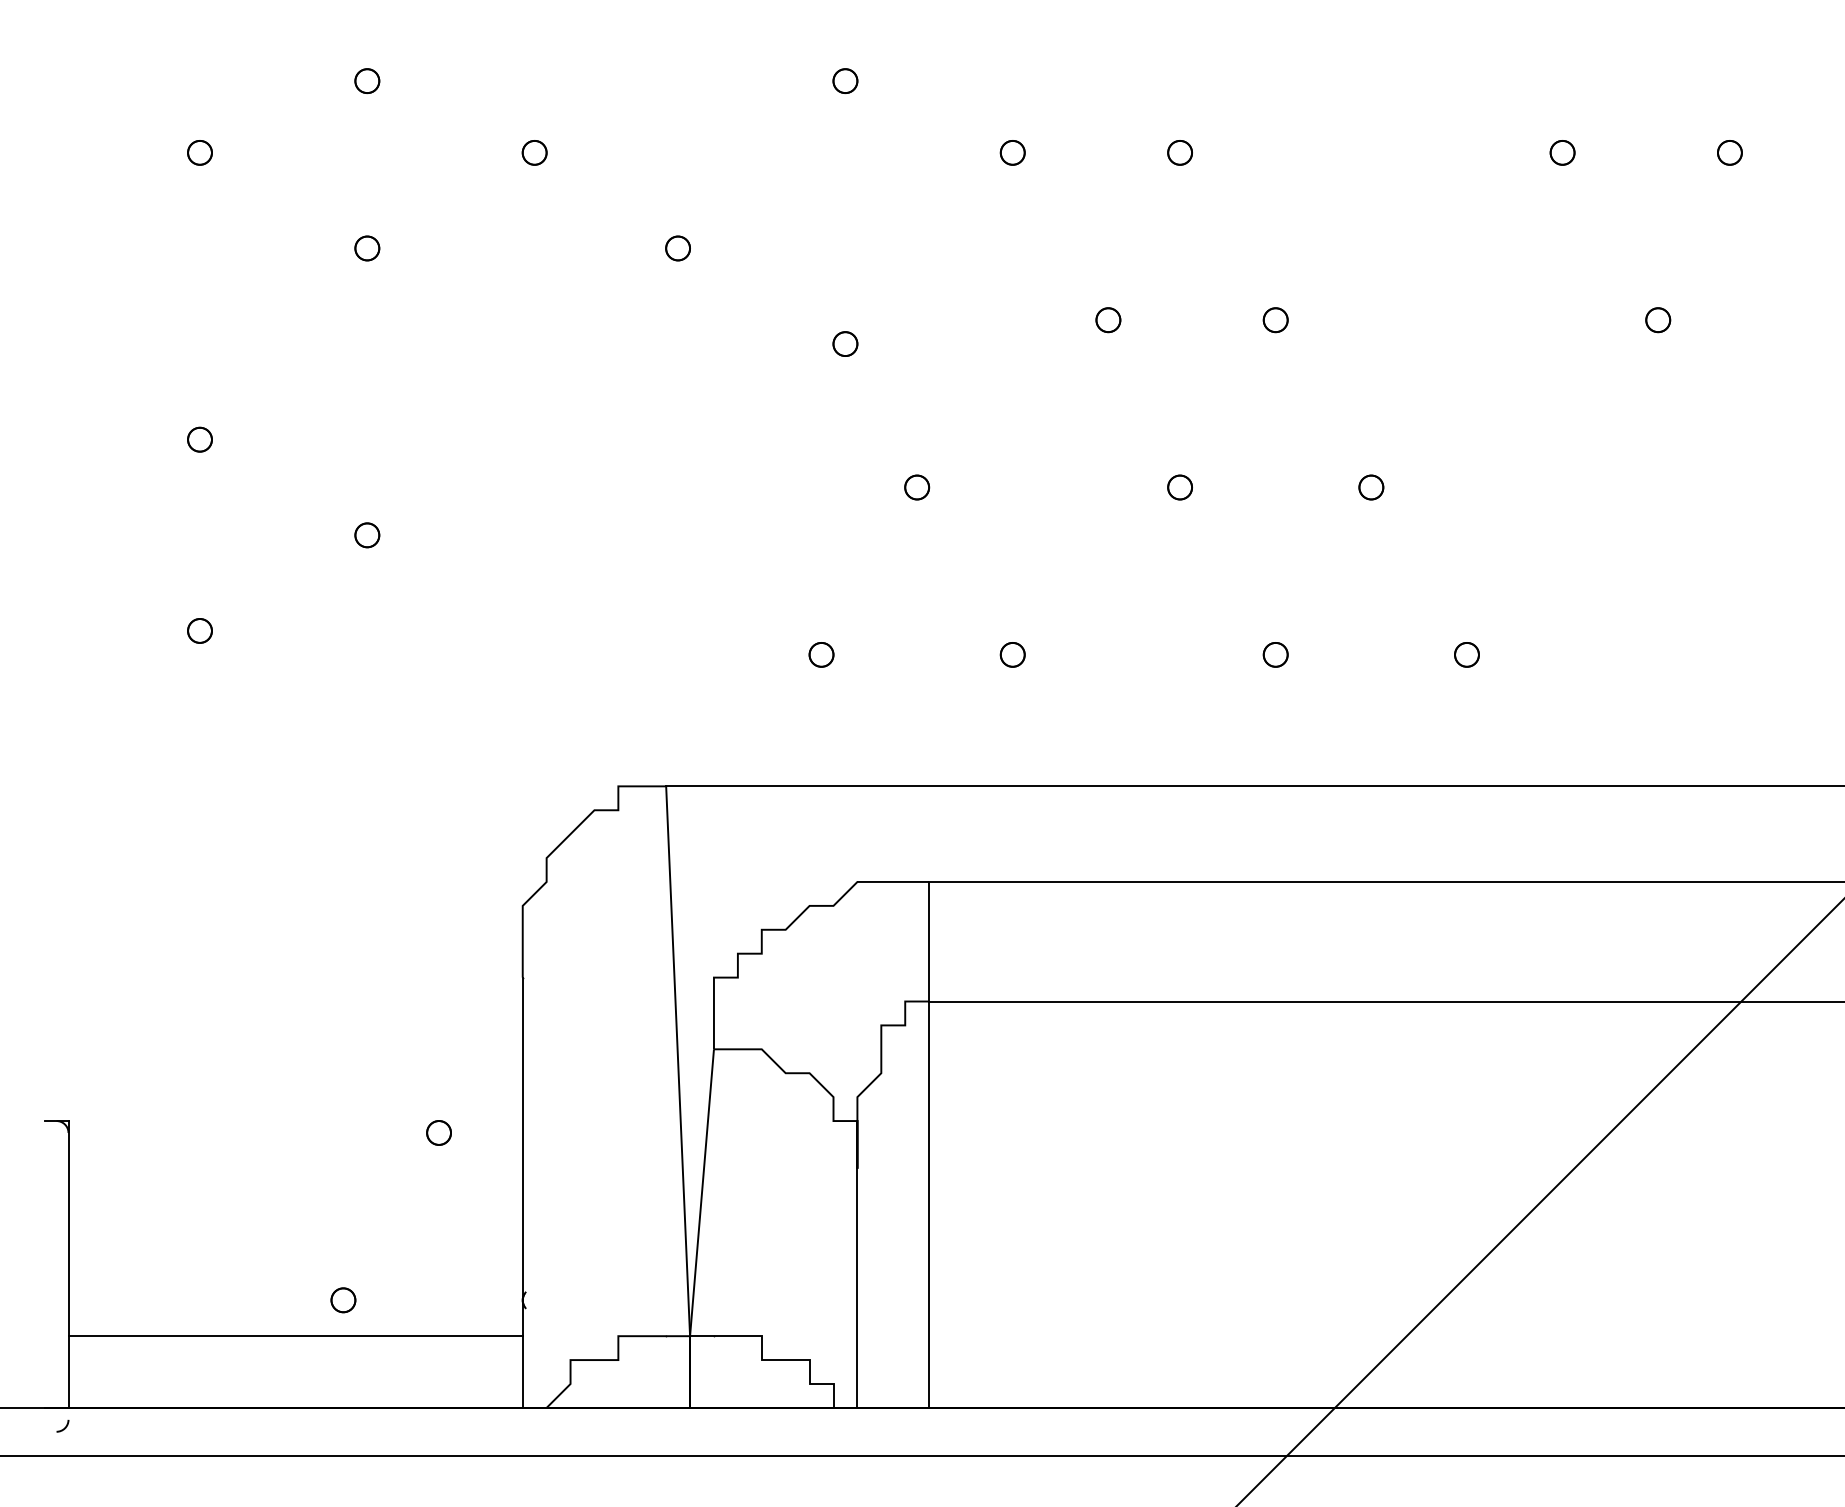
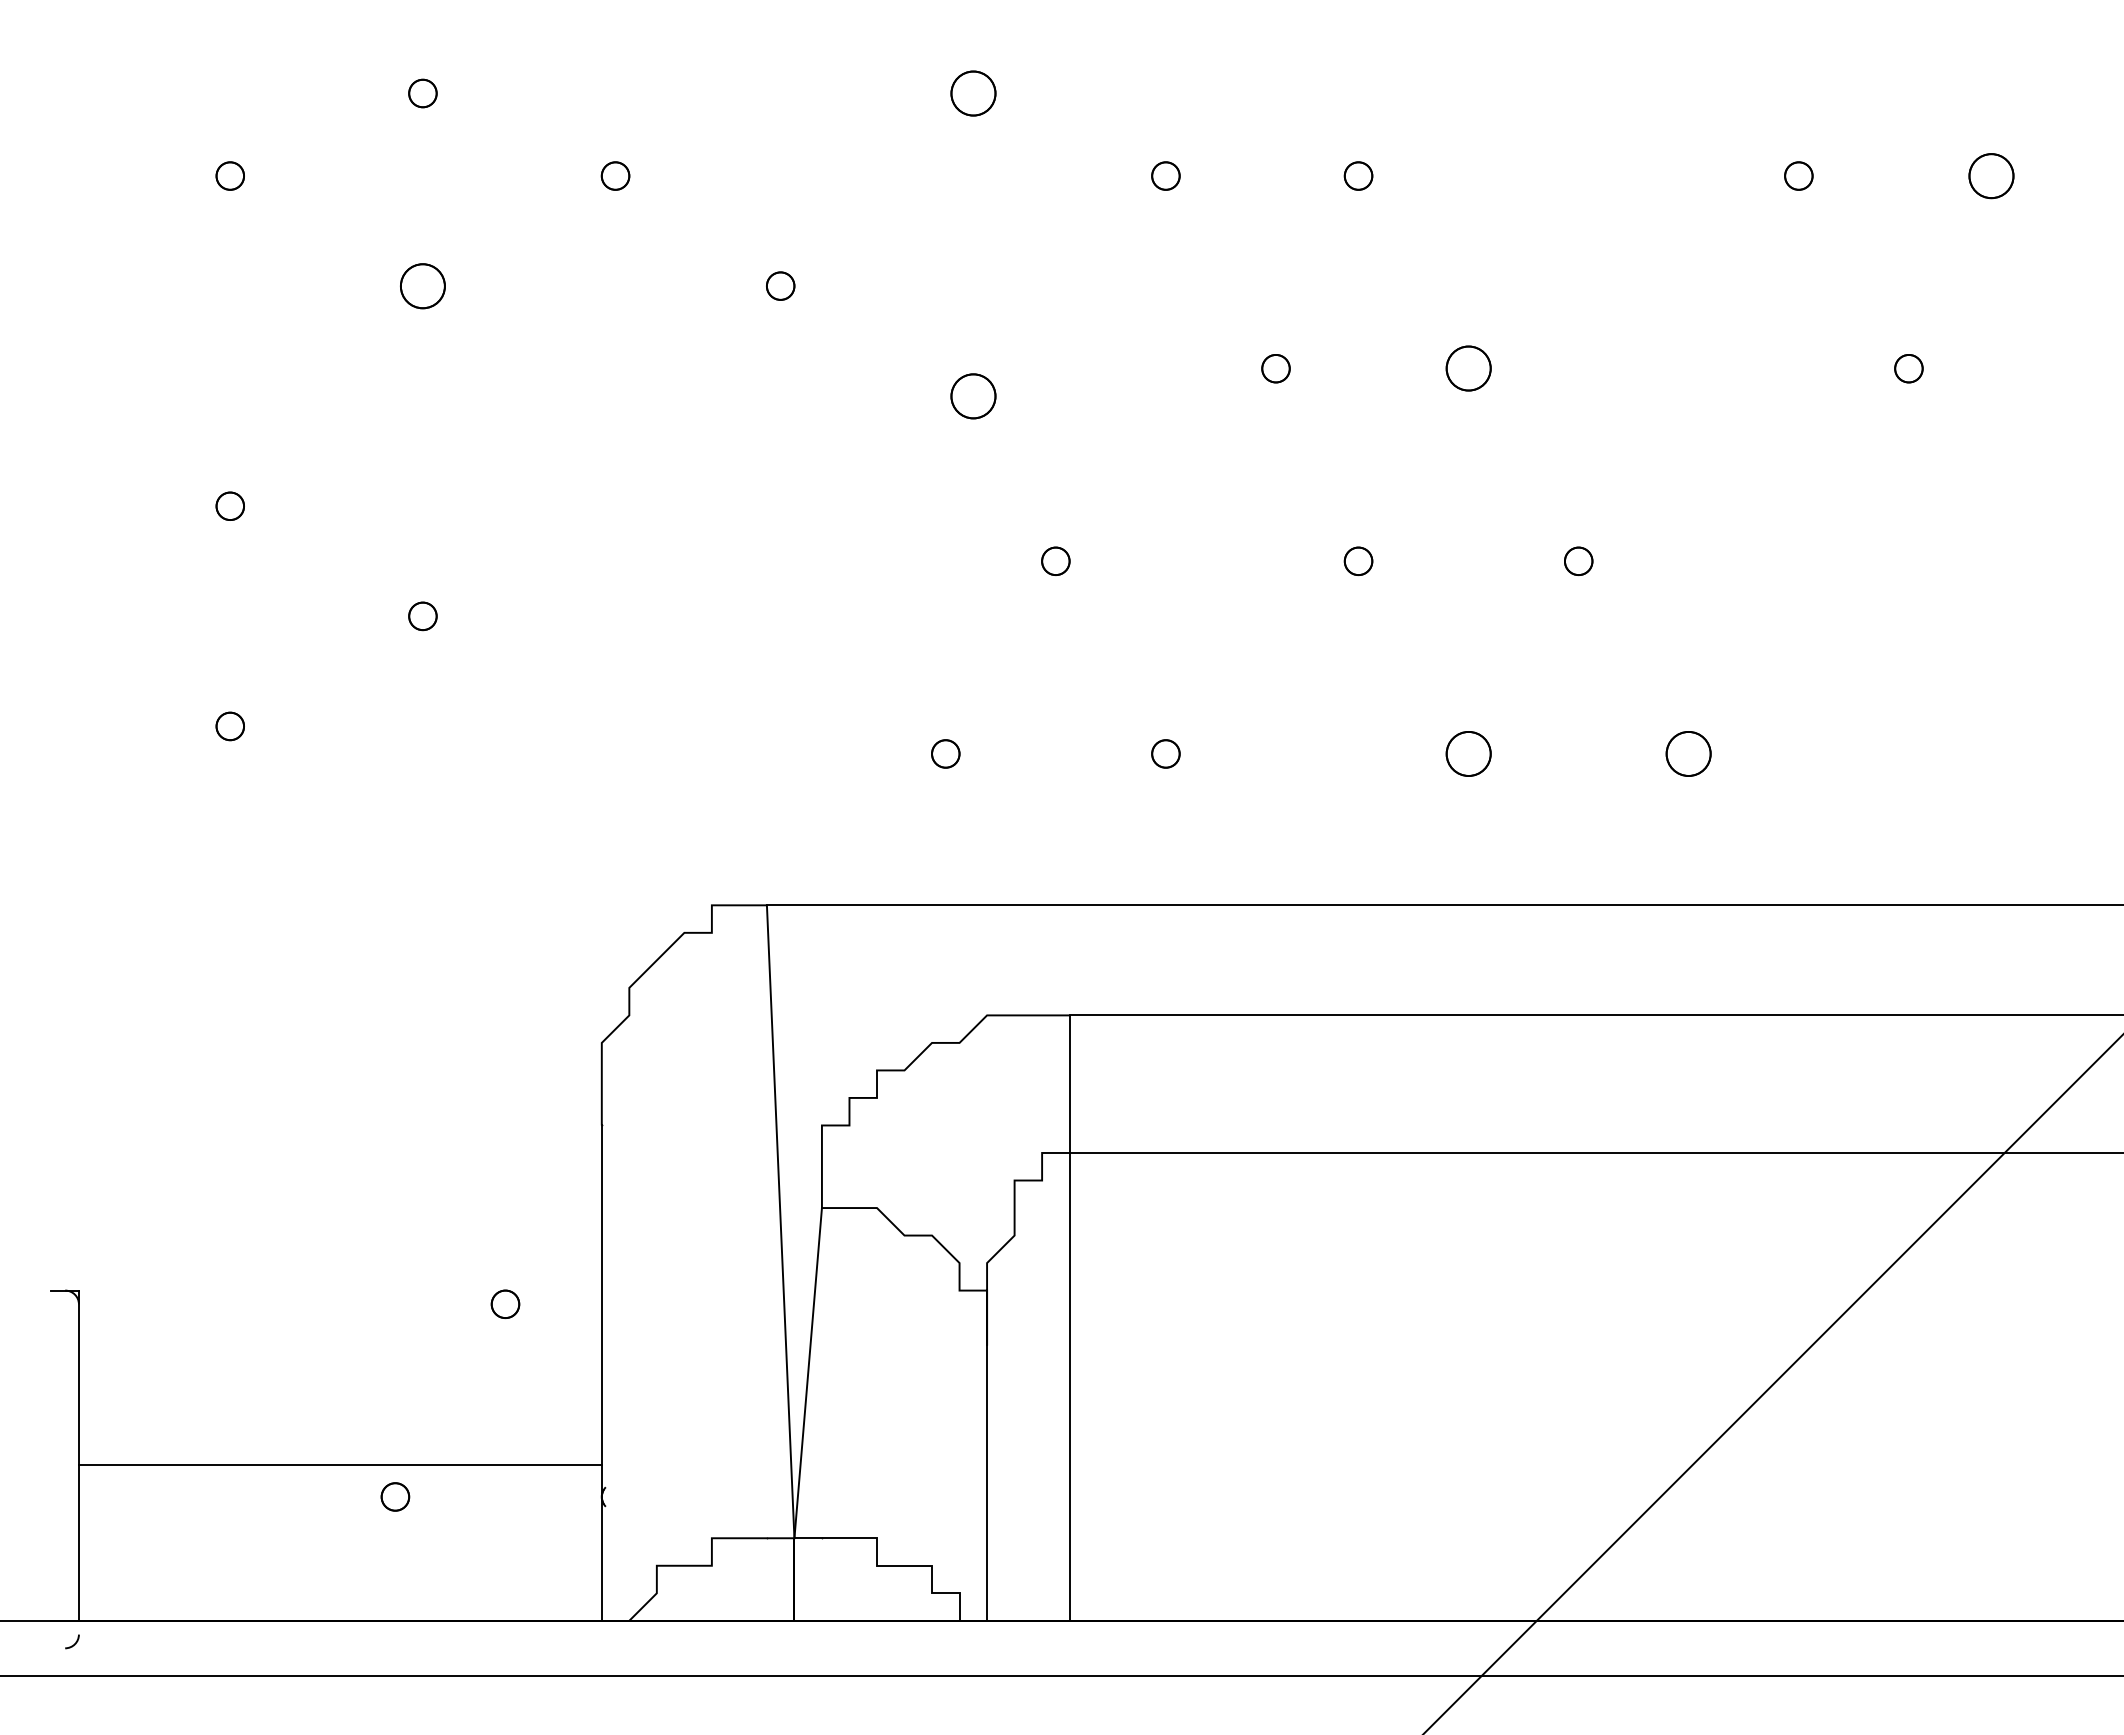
part: (844, 81) -> (972, 93), size x1.6
part: (1729, 152) -> (1991, 175), size x1.6
part: (366, 247) -> (422, 285), size x1.6
part: (1275, 320) -> (1468, 368), size x1.6
part: (844, 343) -> (972, 395), size x1.6
part: (1275, 654) -> (1468, 753), size x1.6
part: (1466, 654) -> (1688, 753), size x1.6
line: (294, 1336) -> (339, 1465), moved

